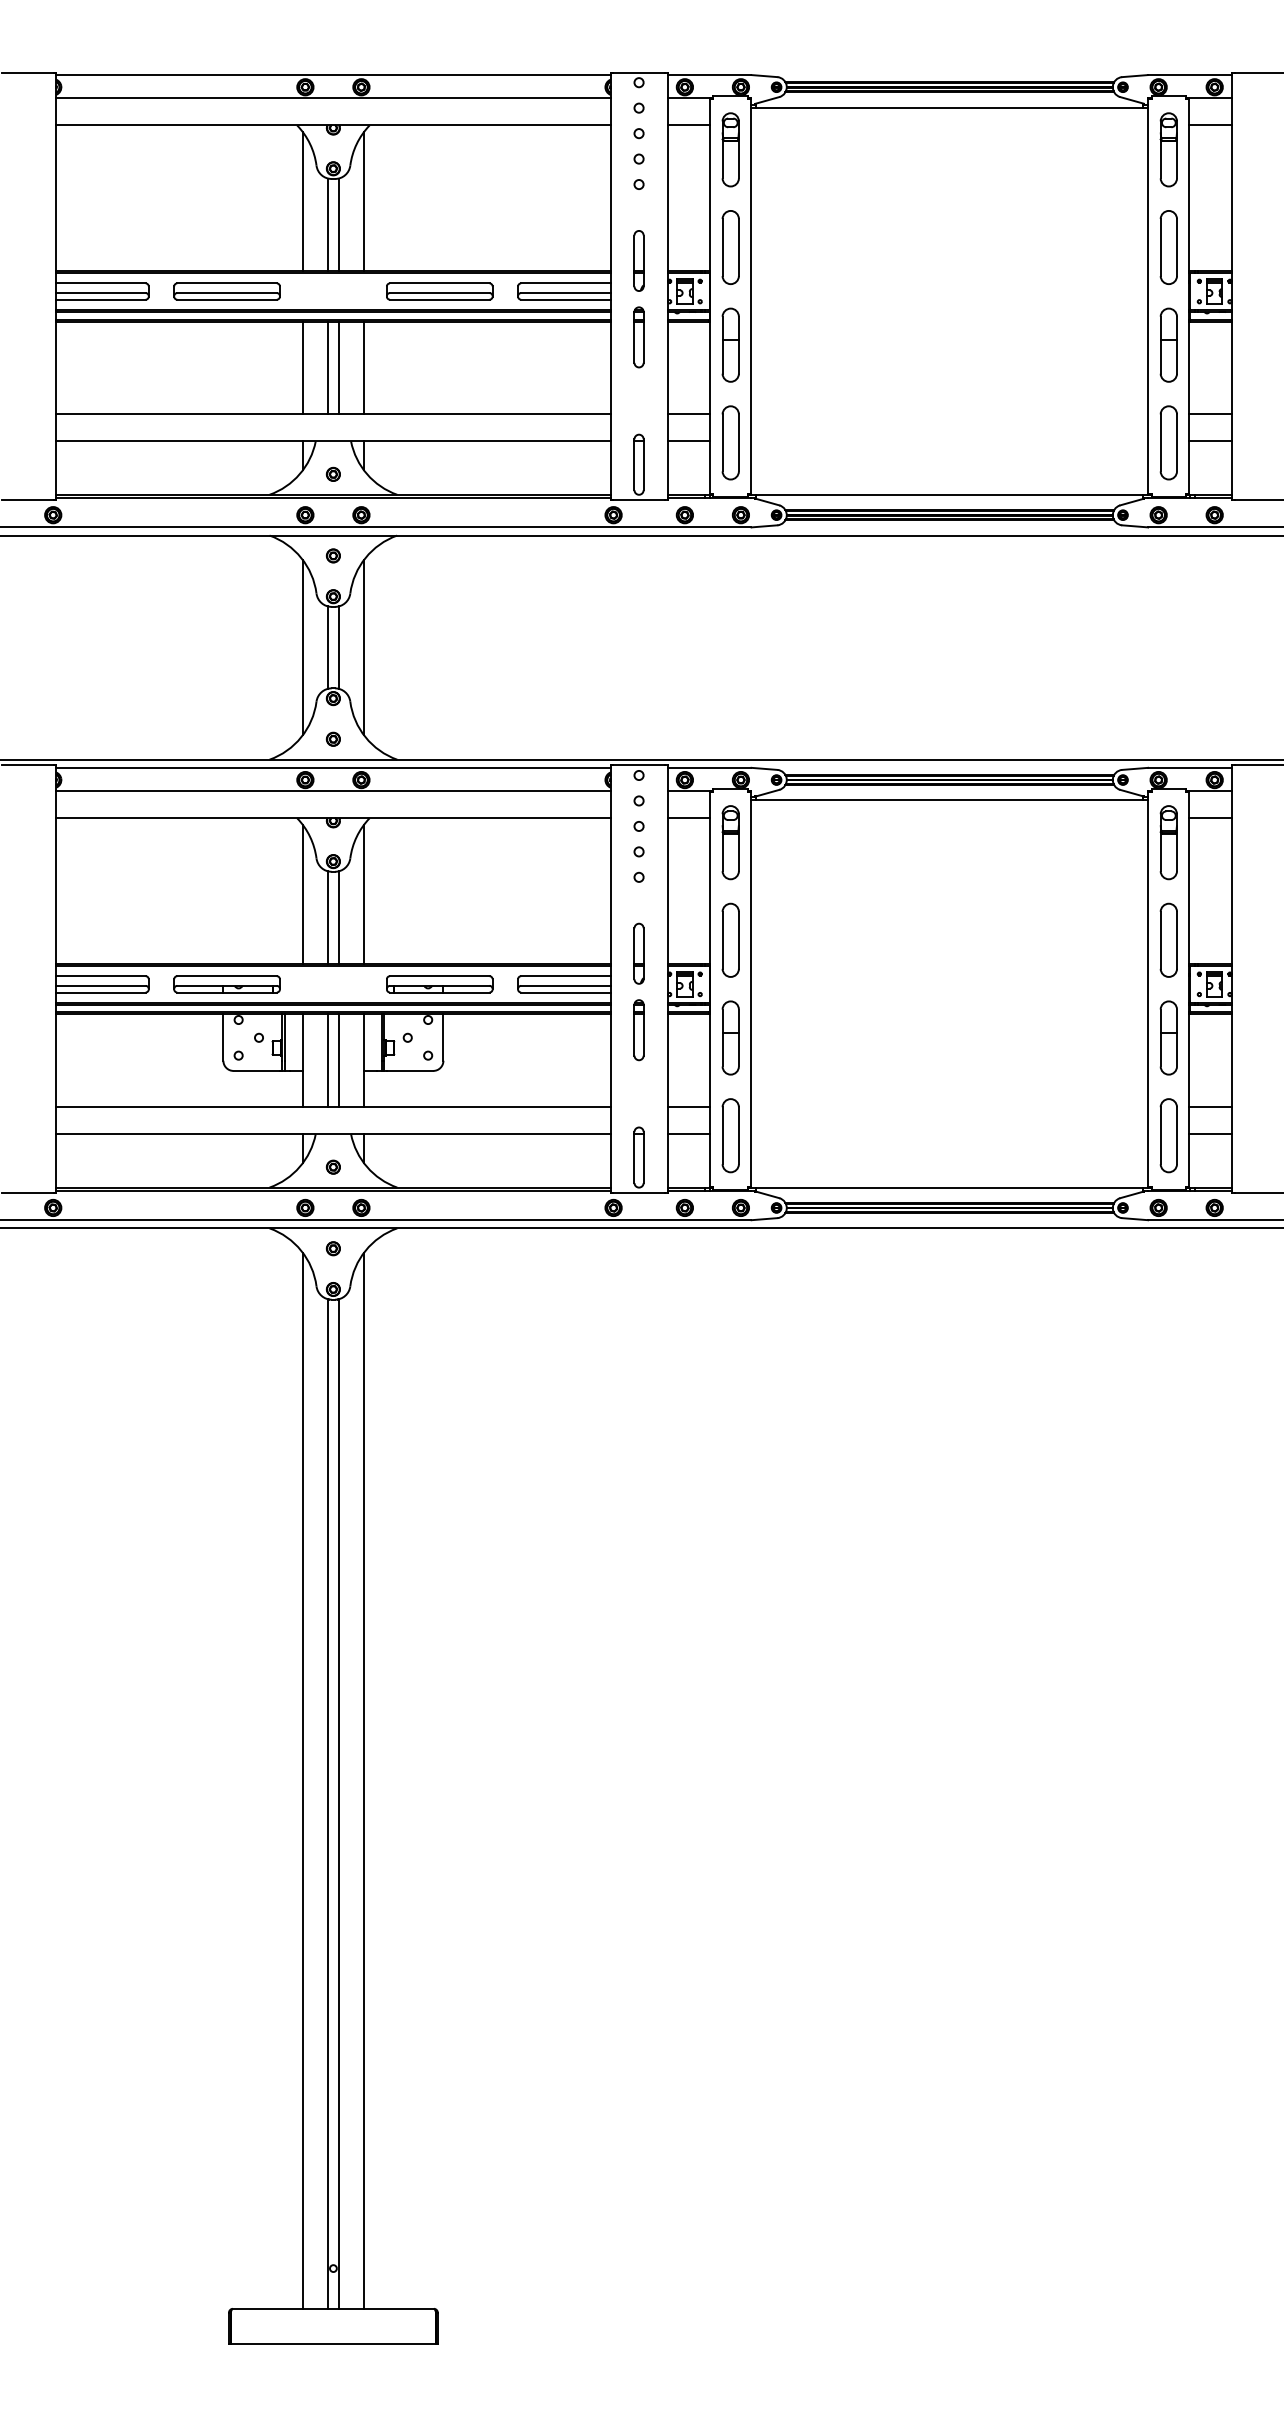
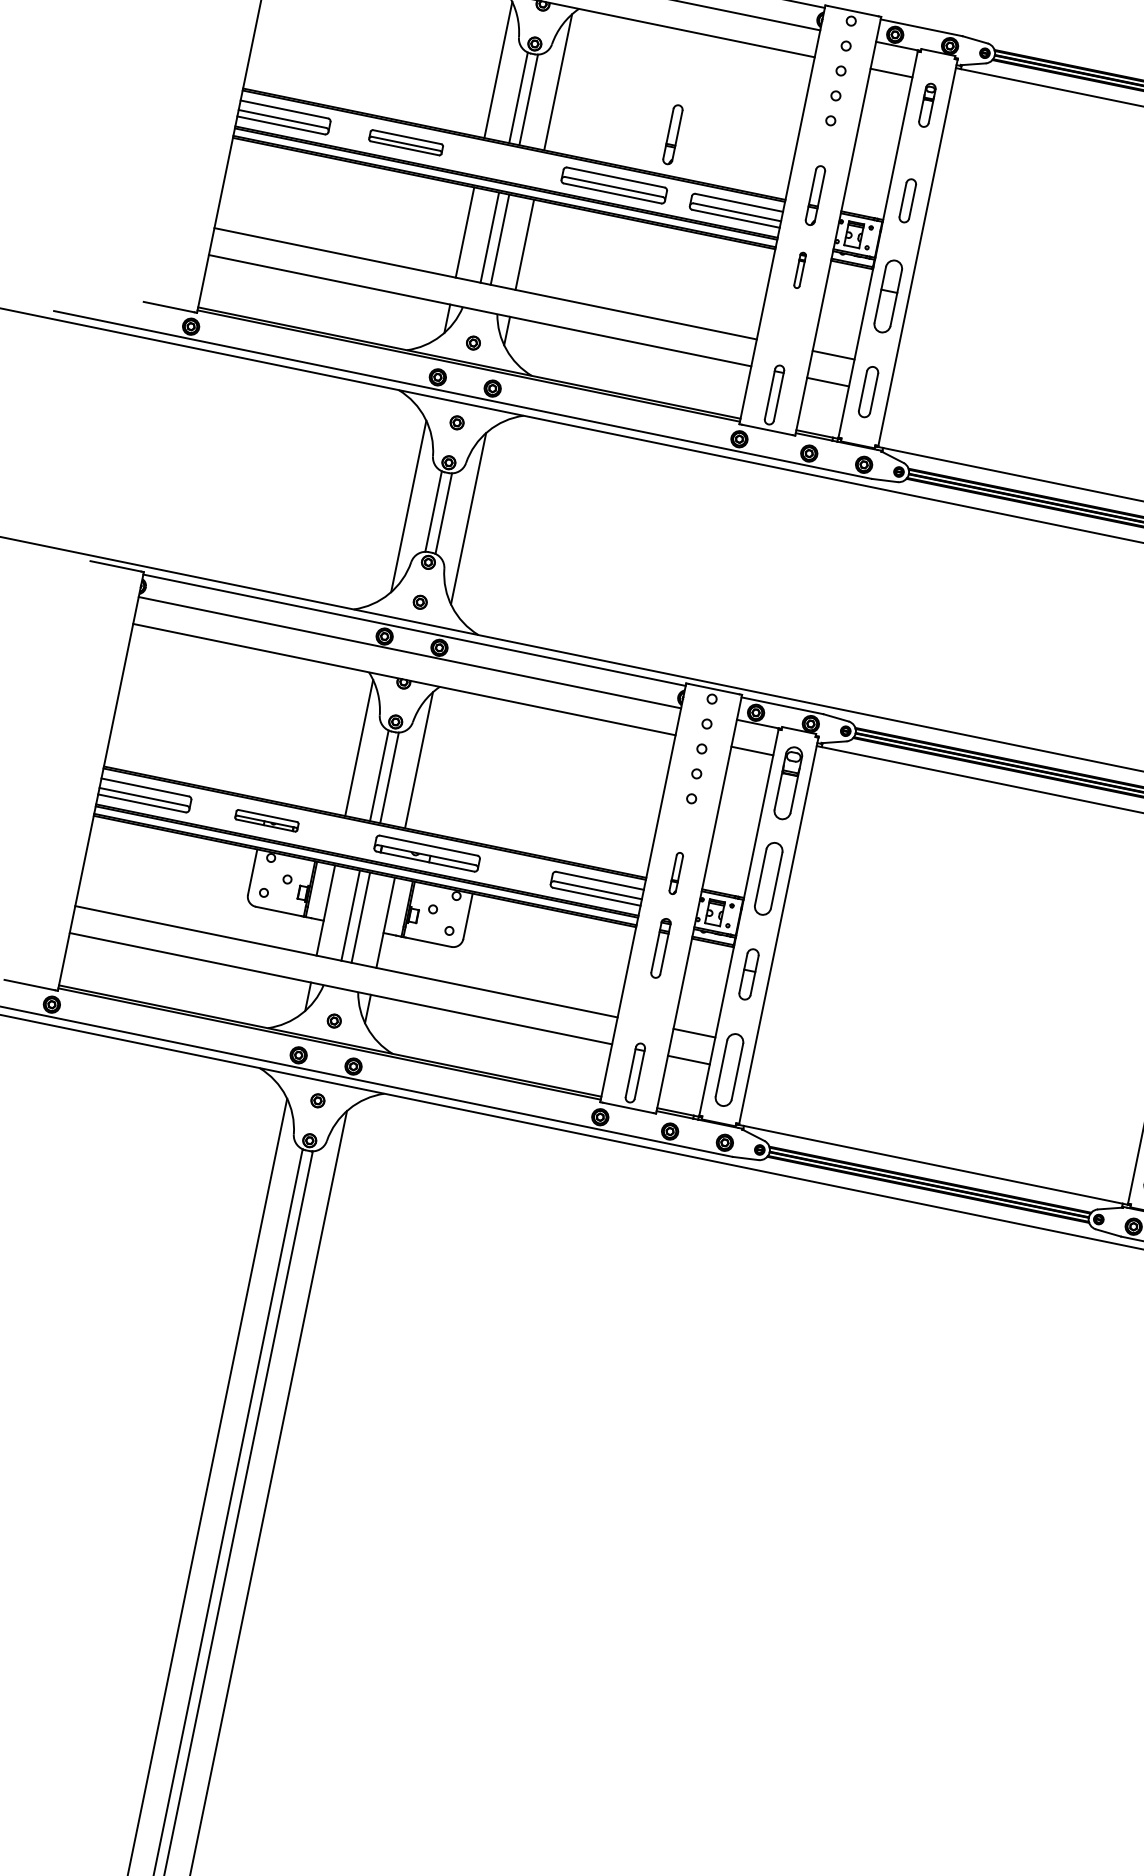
part: (730, 149) -> (927, 104), size x0.6
part: (486, 229) -> (672, 134), added
part: (730, 247) -> (907, 200), size x0.6
part: (226, 291) -> (405, 142), size x0.7
part: (638, 337) -> (799, 270), size x0.6
part: (730, 442) -> (868, 391), size x0.7
part: (638, 953) -> (675, 873), size x0.7
part: (226, 984) -> (266, 820), size x0.6
part: (439, 984) -> (426, 853), moved
part: (730, 1037) -> (748, 973), size x0.7

